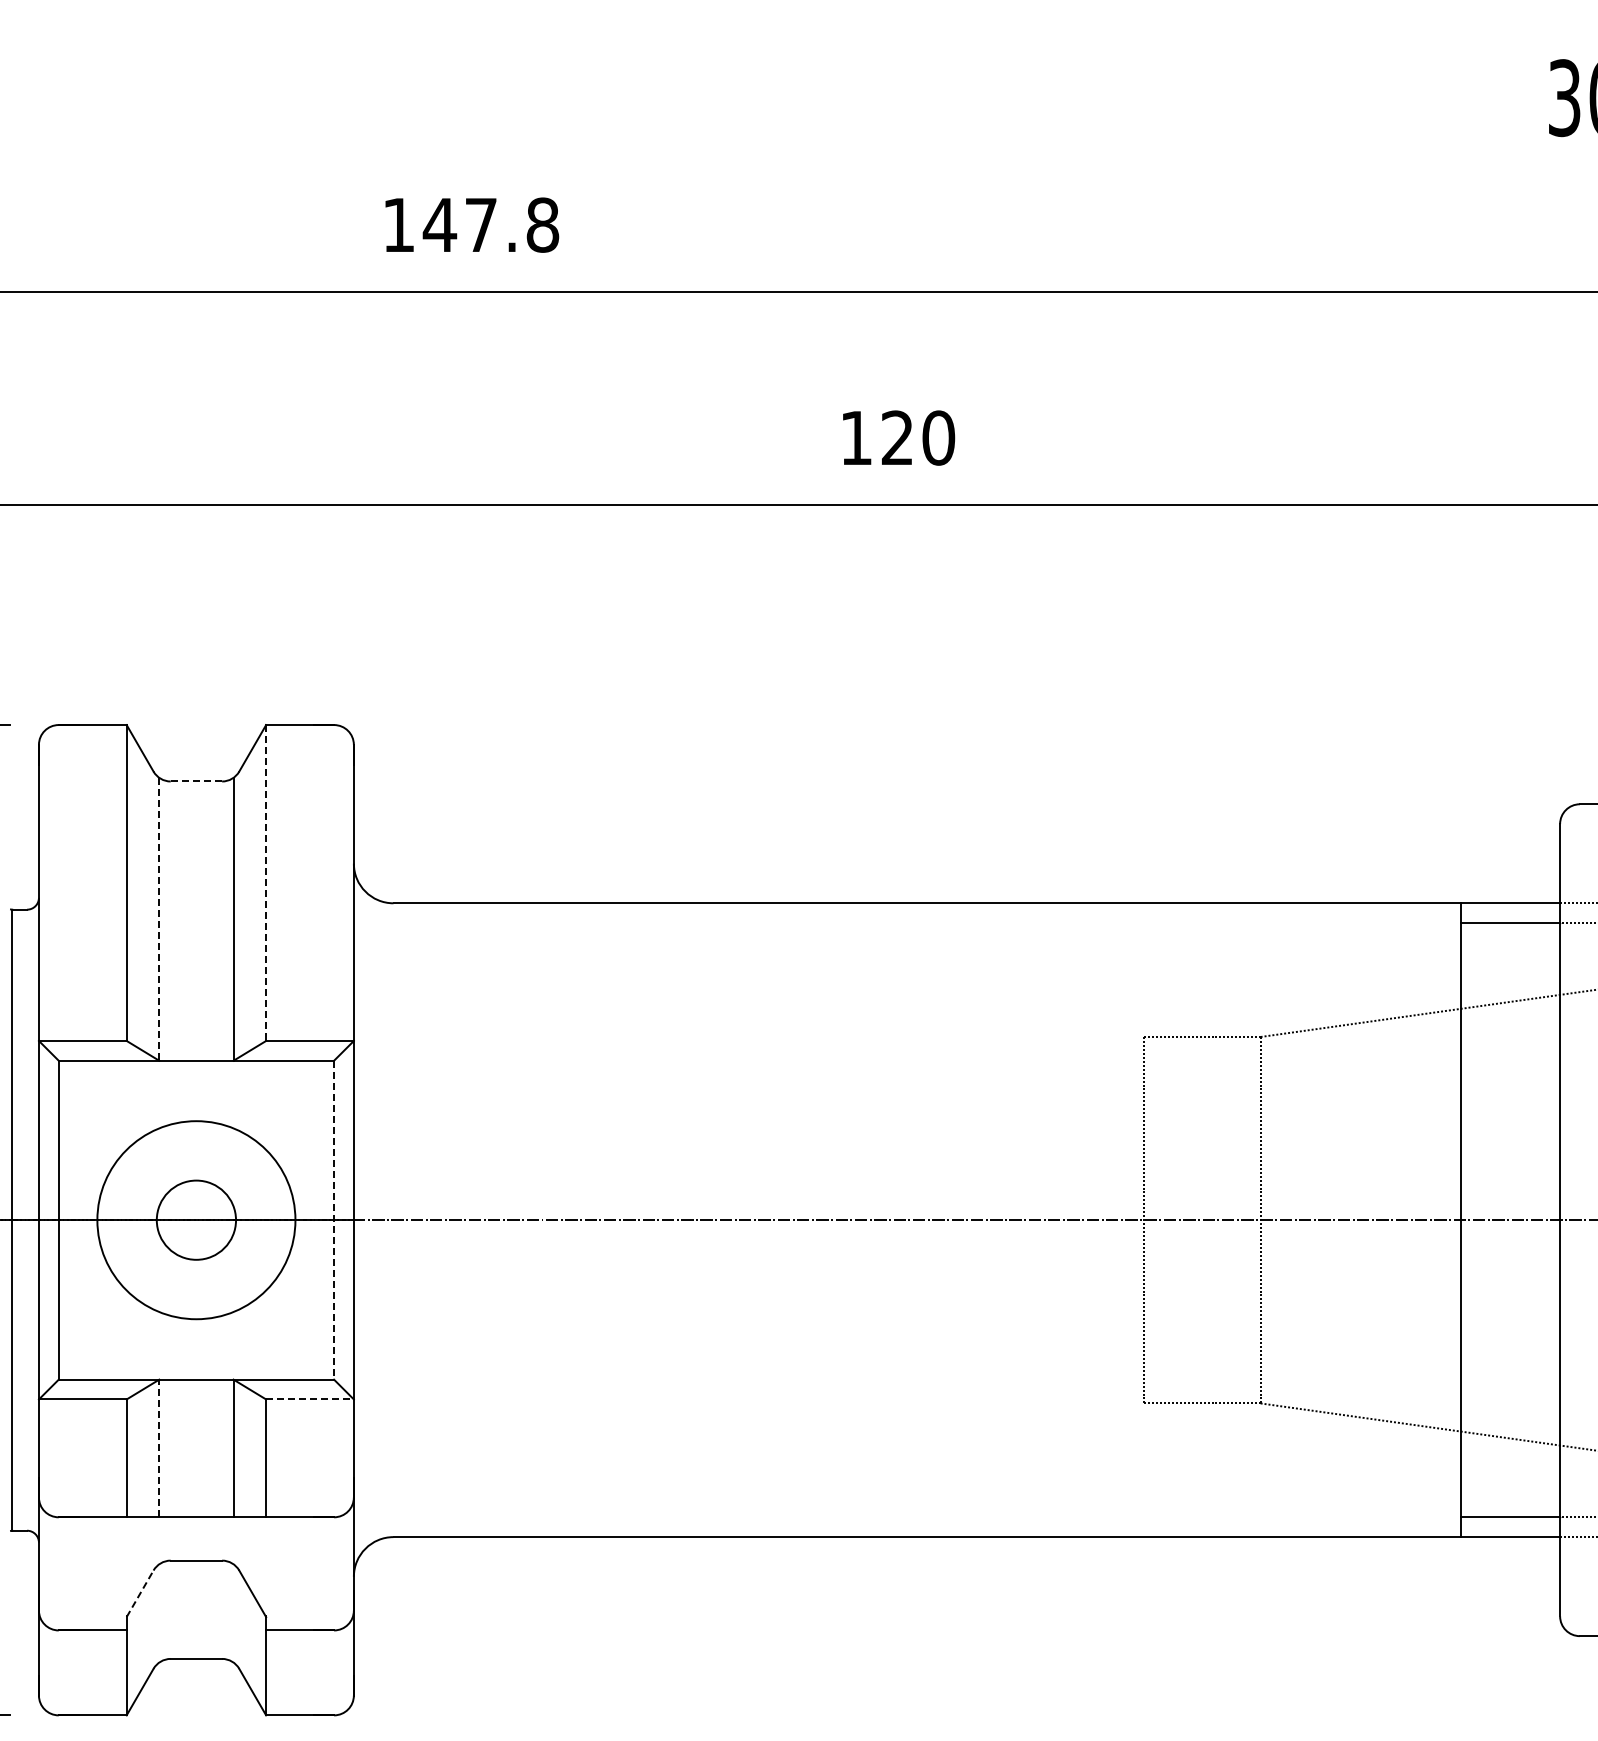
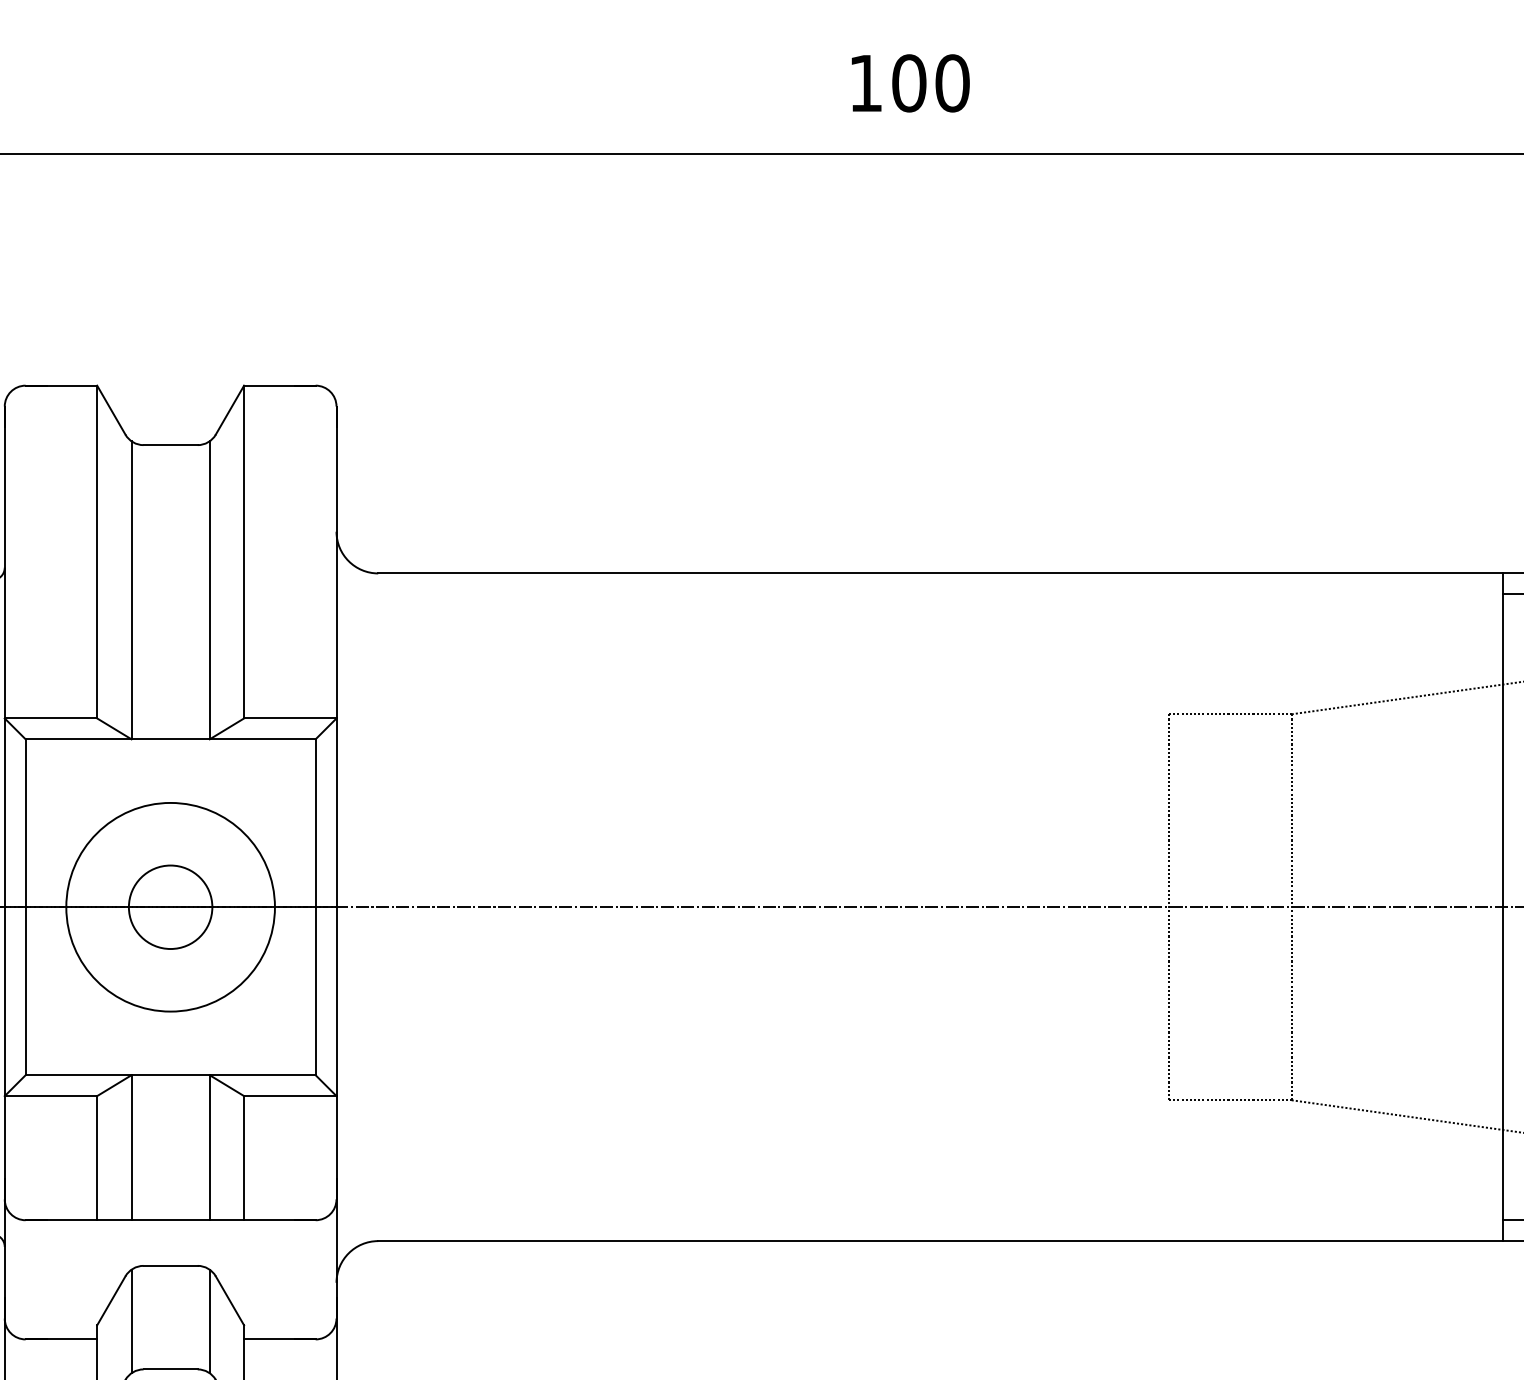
text: (897, 437) -> (909, 82), 120 -> 100
line: (196, 781) -> (170, 445), dashed -> solid
line: (266, 883) -> (244, 552), dashed -> solid
line: (159, 919) -> (131, 590), dashed -> solid
line: (334, 1220) -> (316, 907), dashed -> solid
line: (310, 1399) -> (290, 1096), dashed -> solid
line: (159, 1448) -> (131, 1147), dashed -> solid
line: (140, 1593) -> (111, 1300), dashed -> solid
line: (159, 1613) -> (131, 1321), added
line: (233, 1613) -> (209, 1321), added

